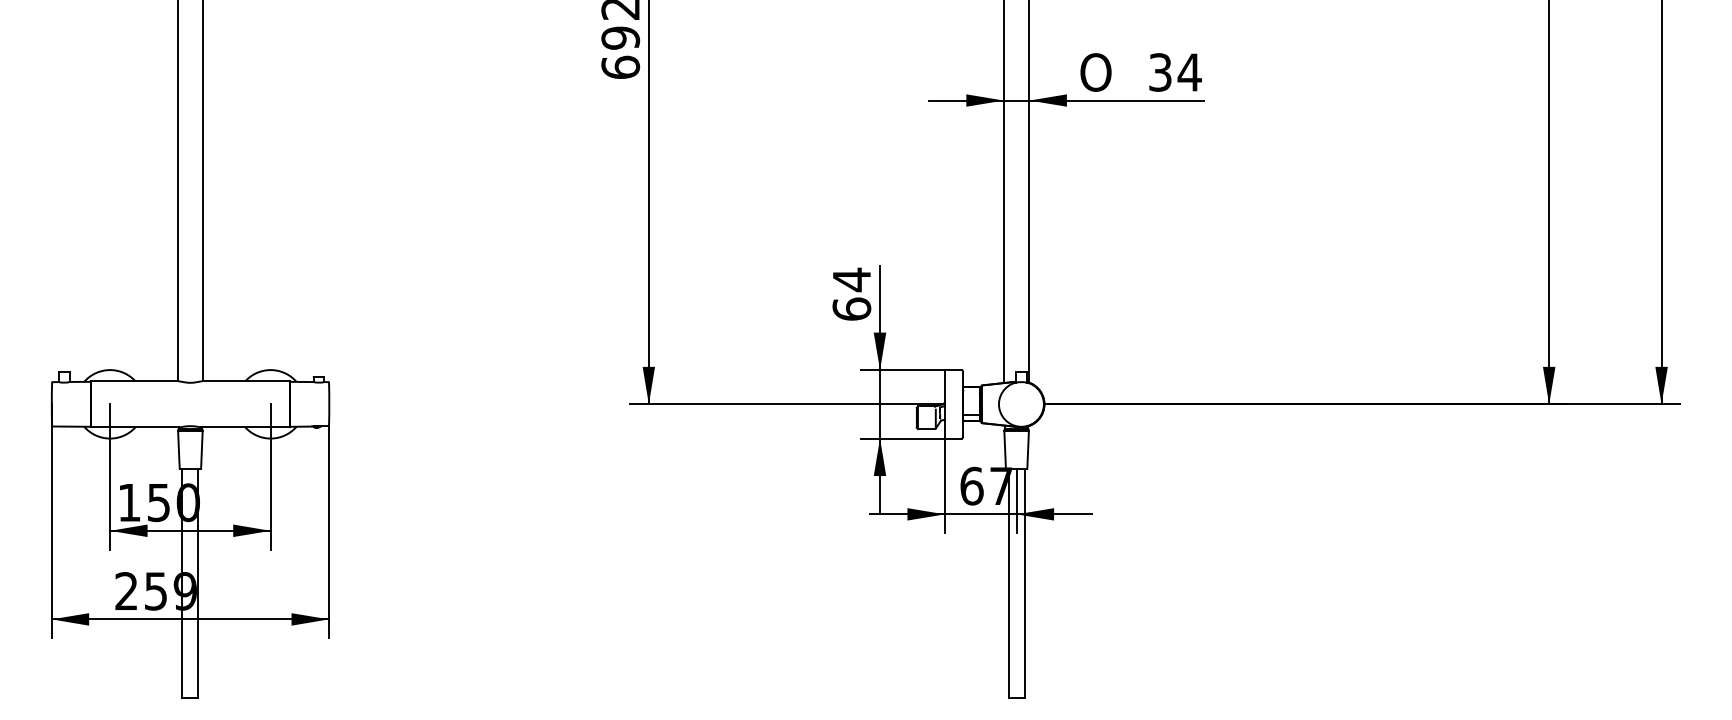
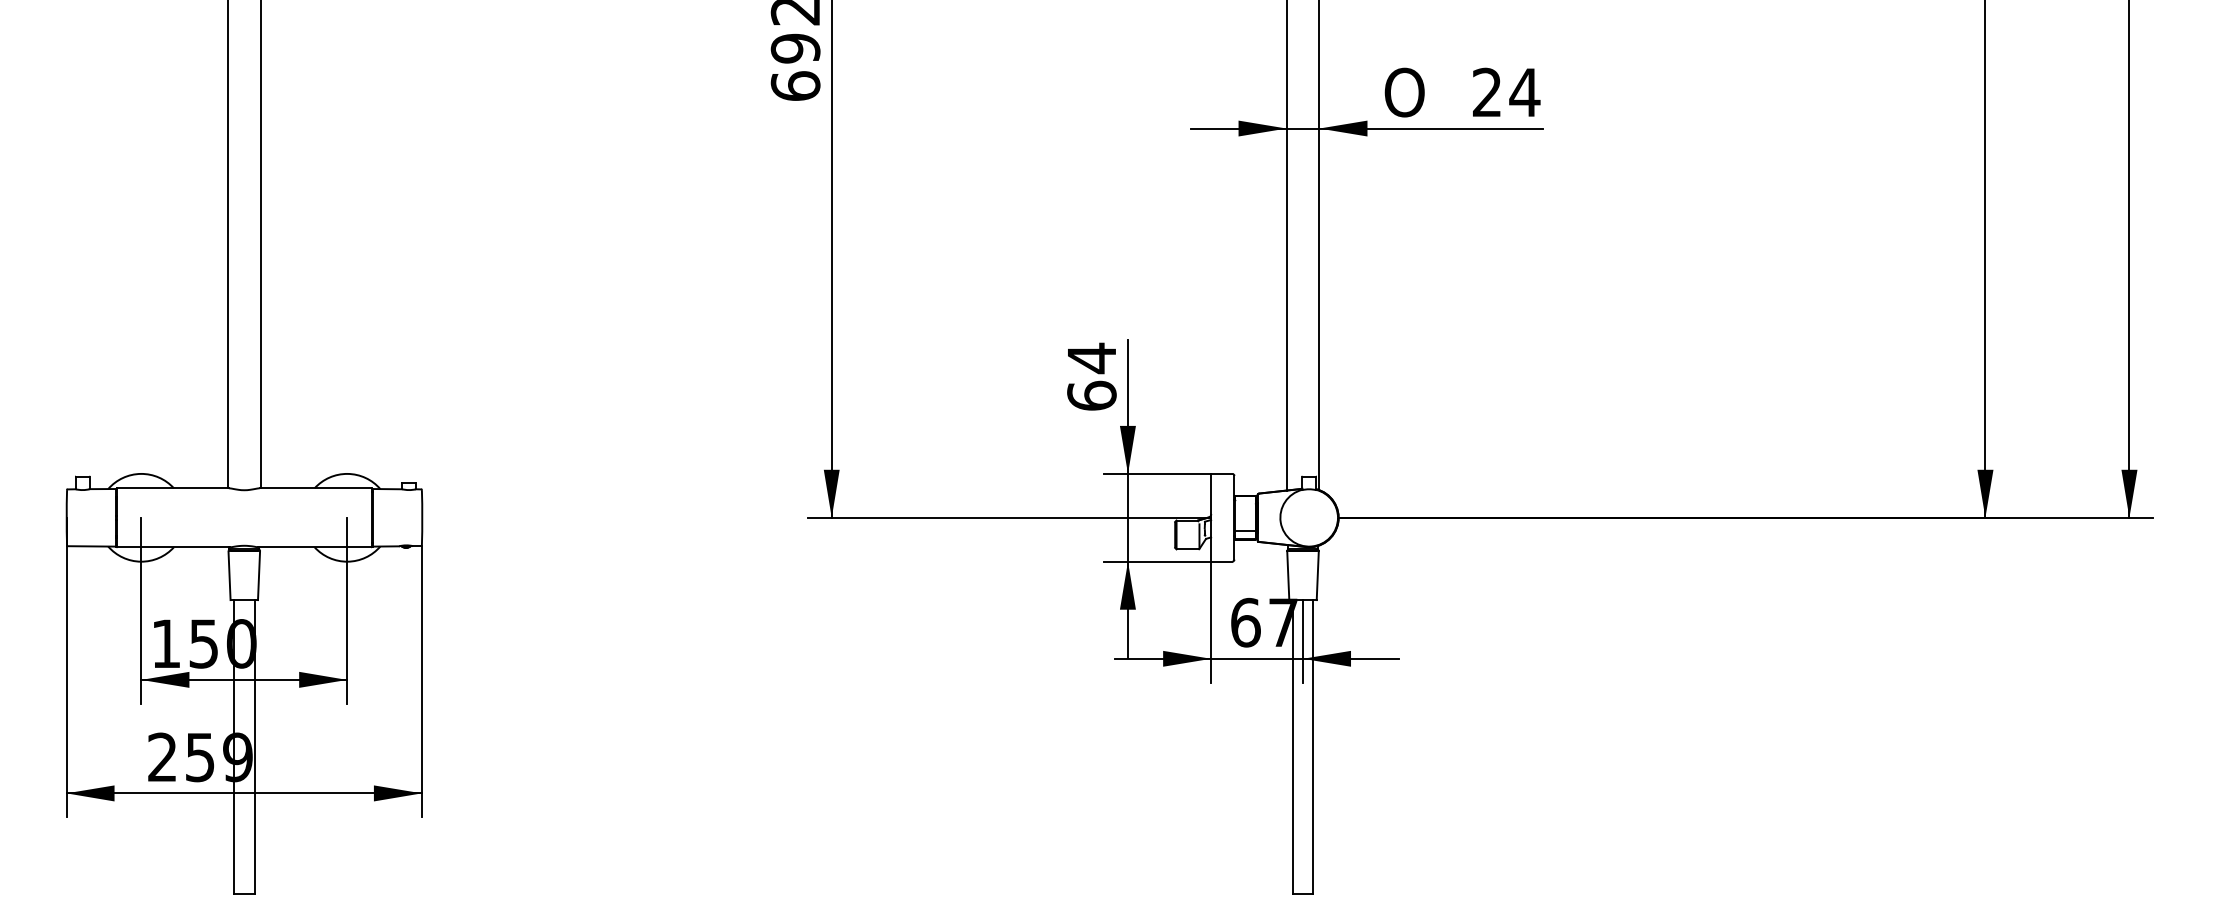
text: (1160, 72) -> (1487, 92), 34 -> 24

